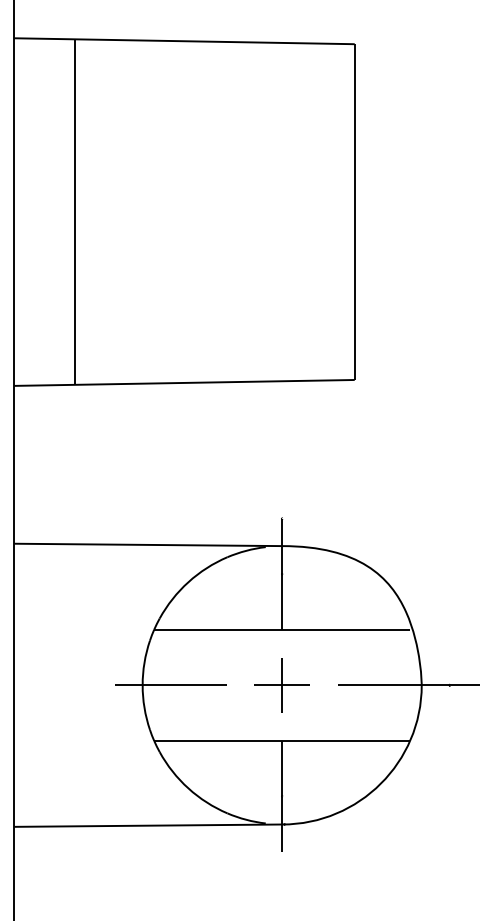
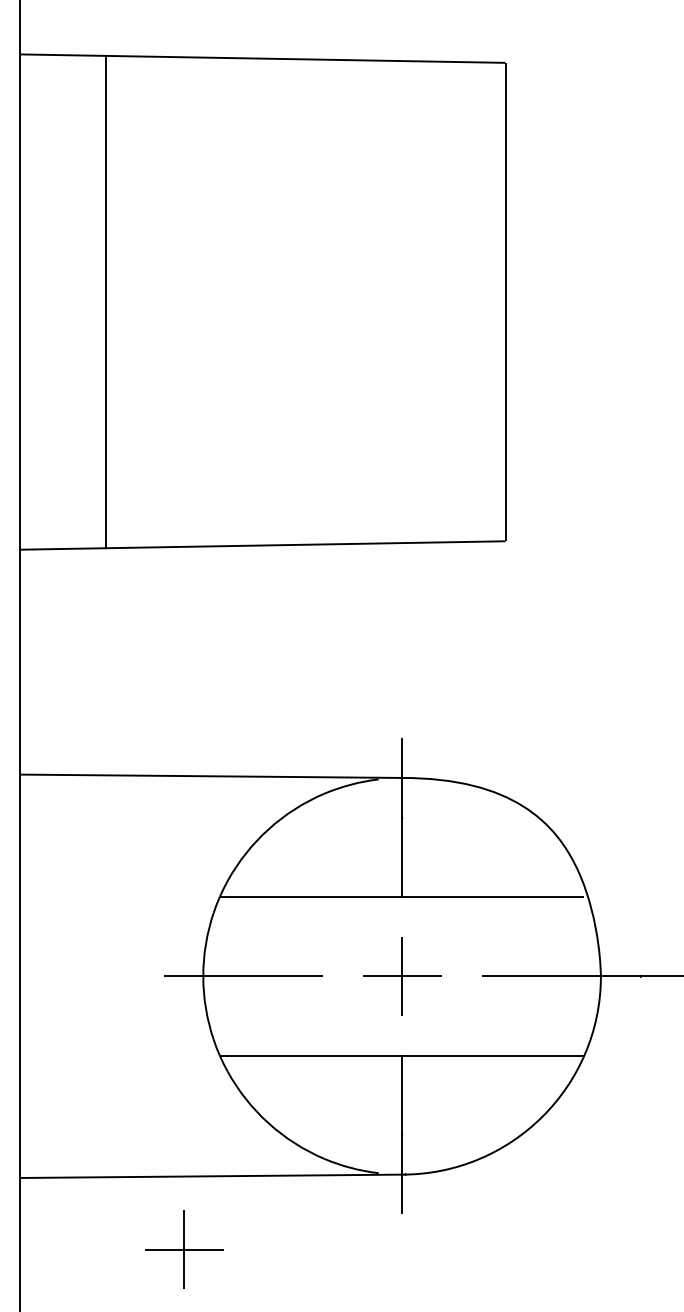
part: (128, 877) -> (183, 1250), added

